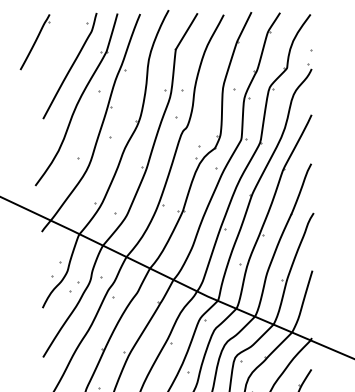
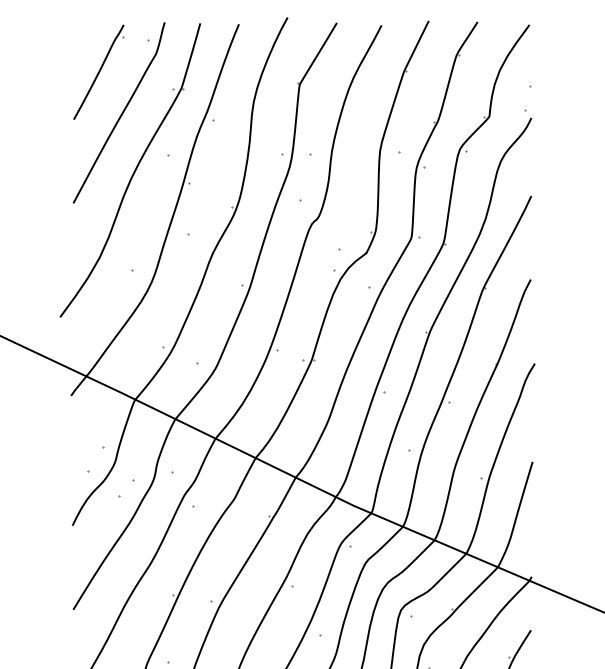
part: (34, 42) -> (97, 72), moved

